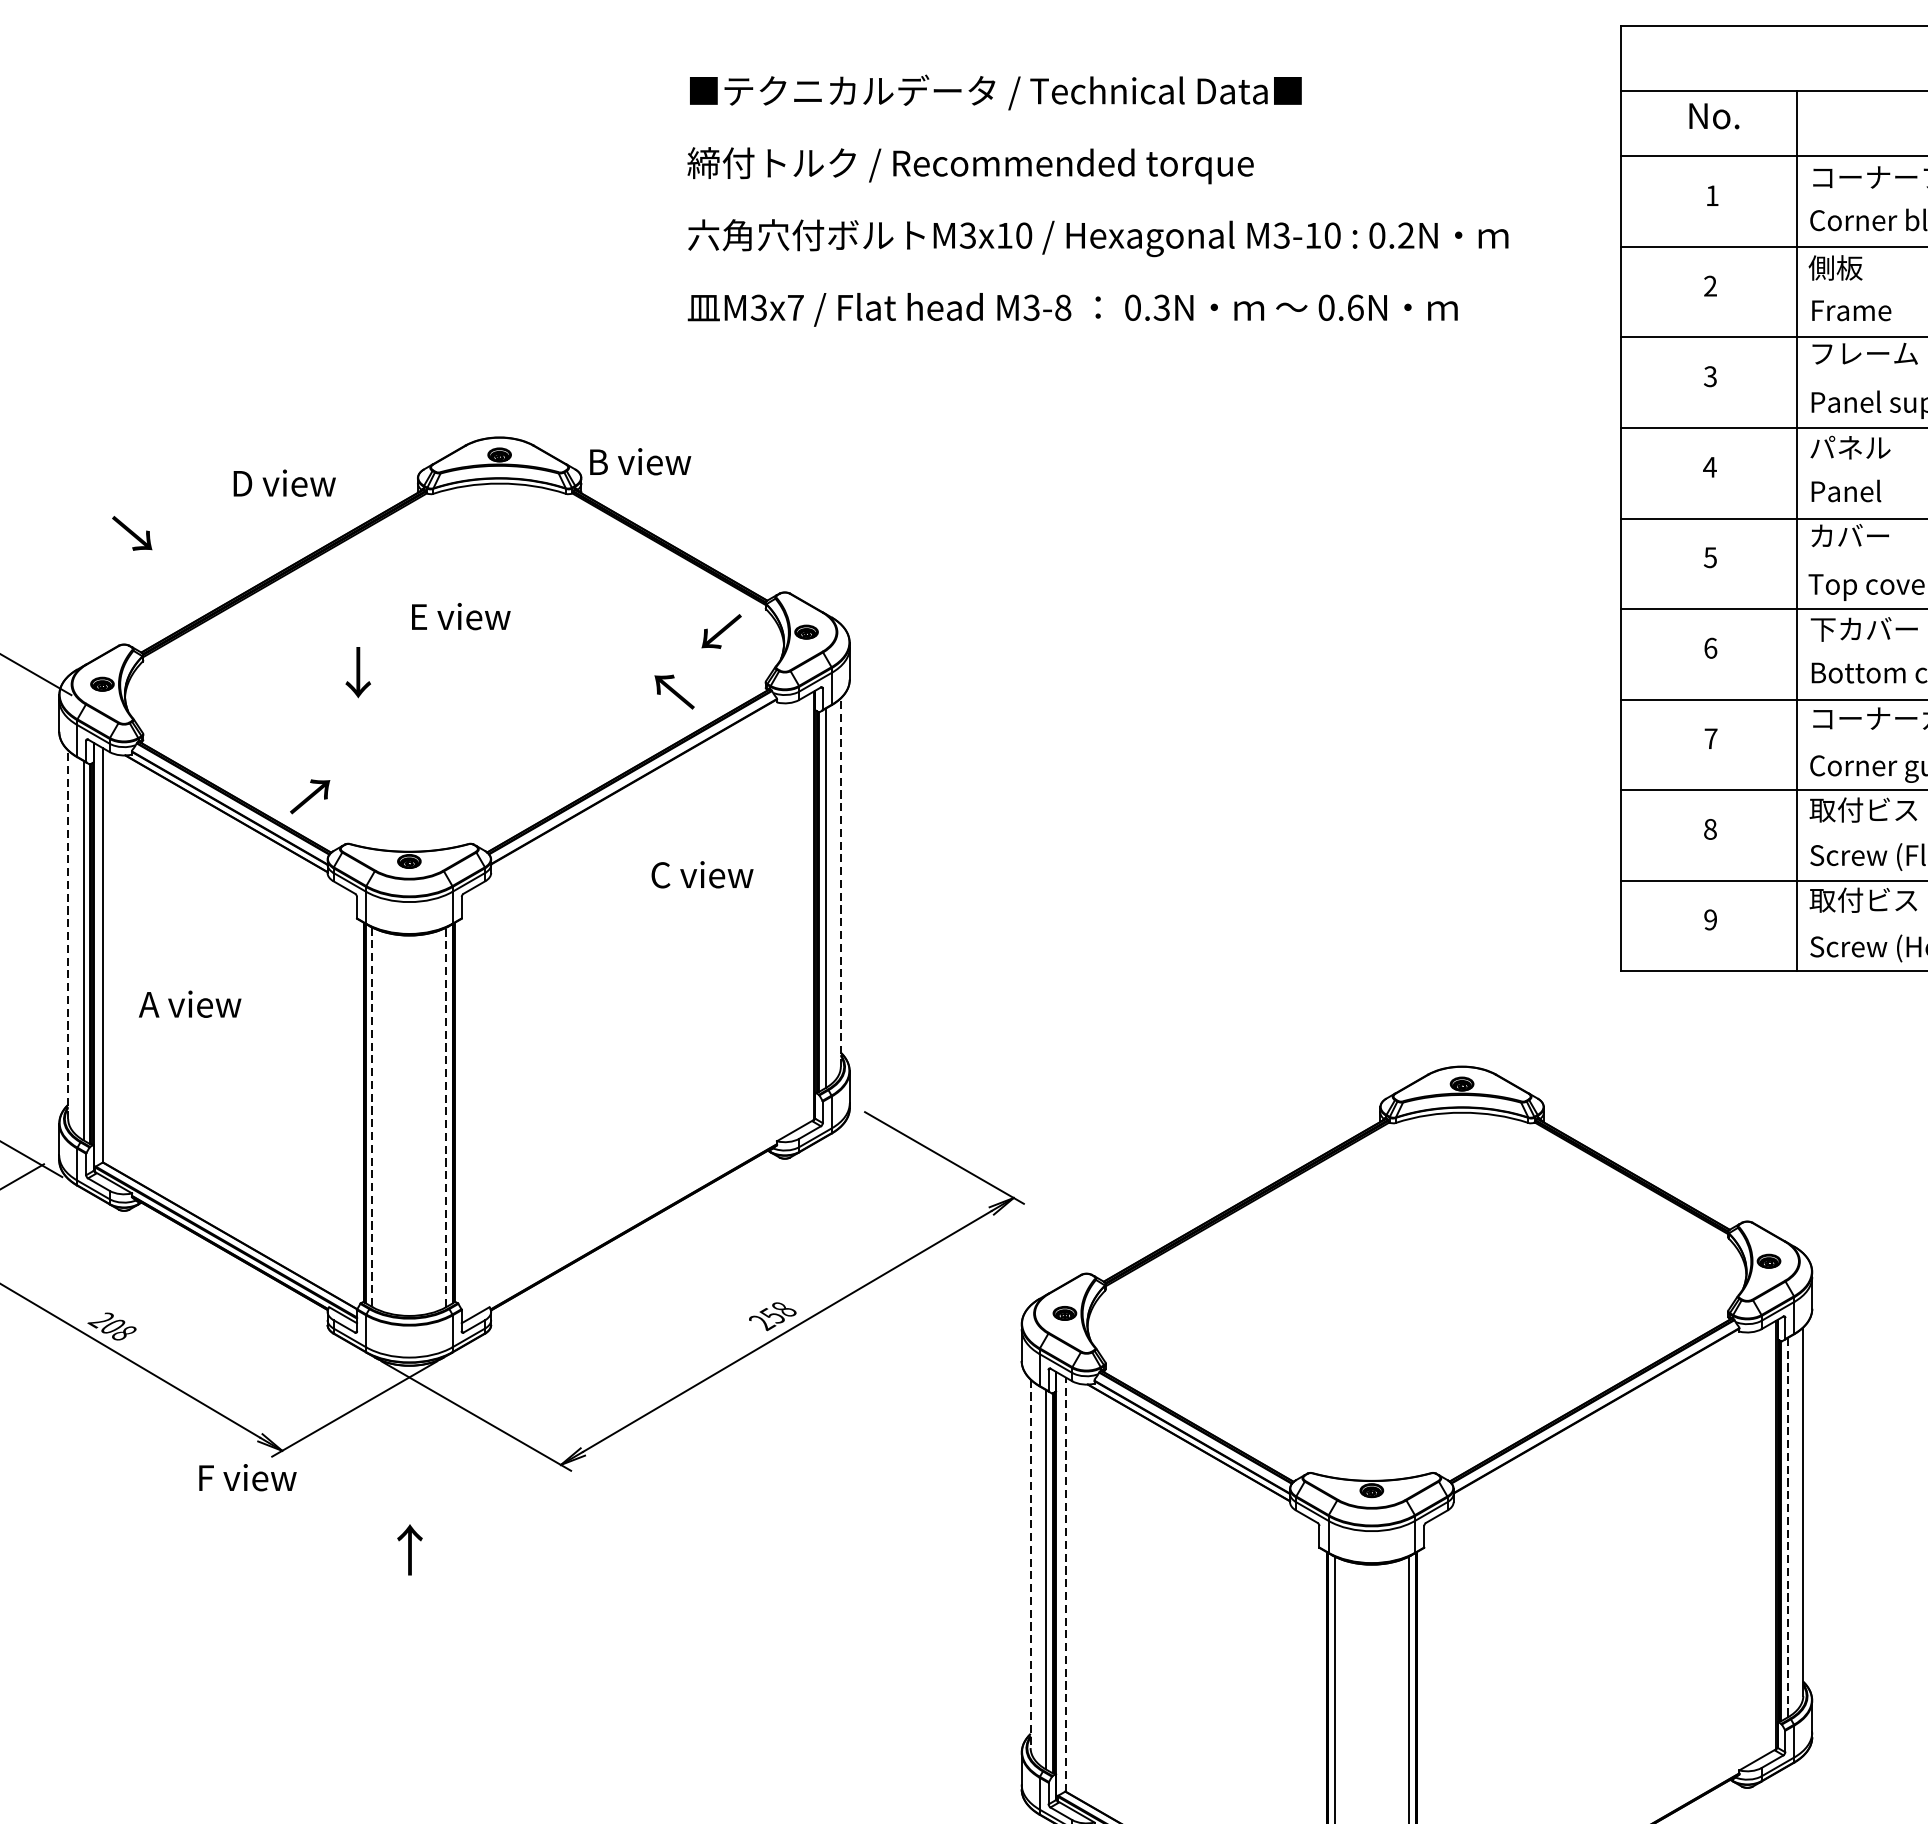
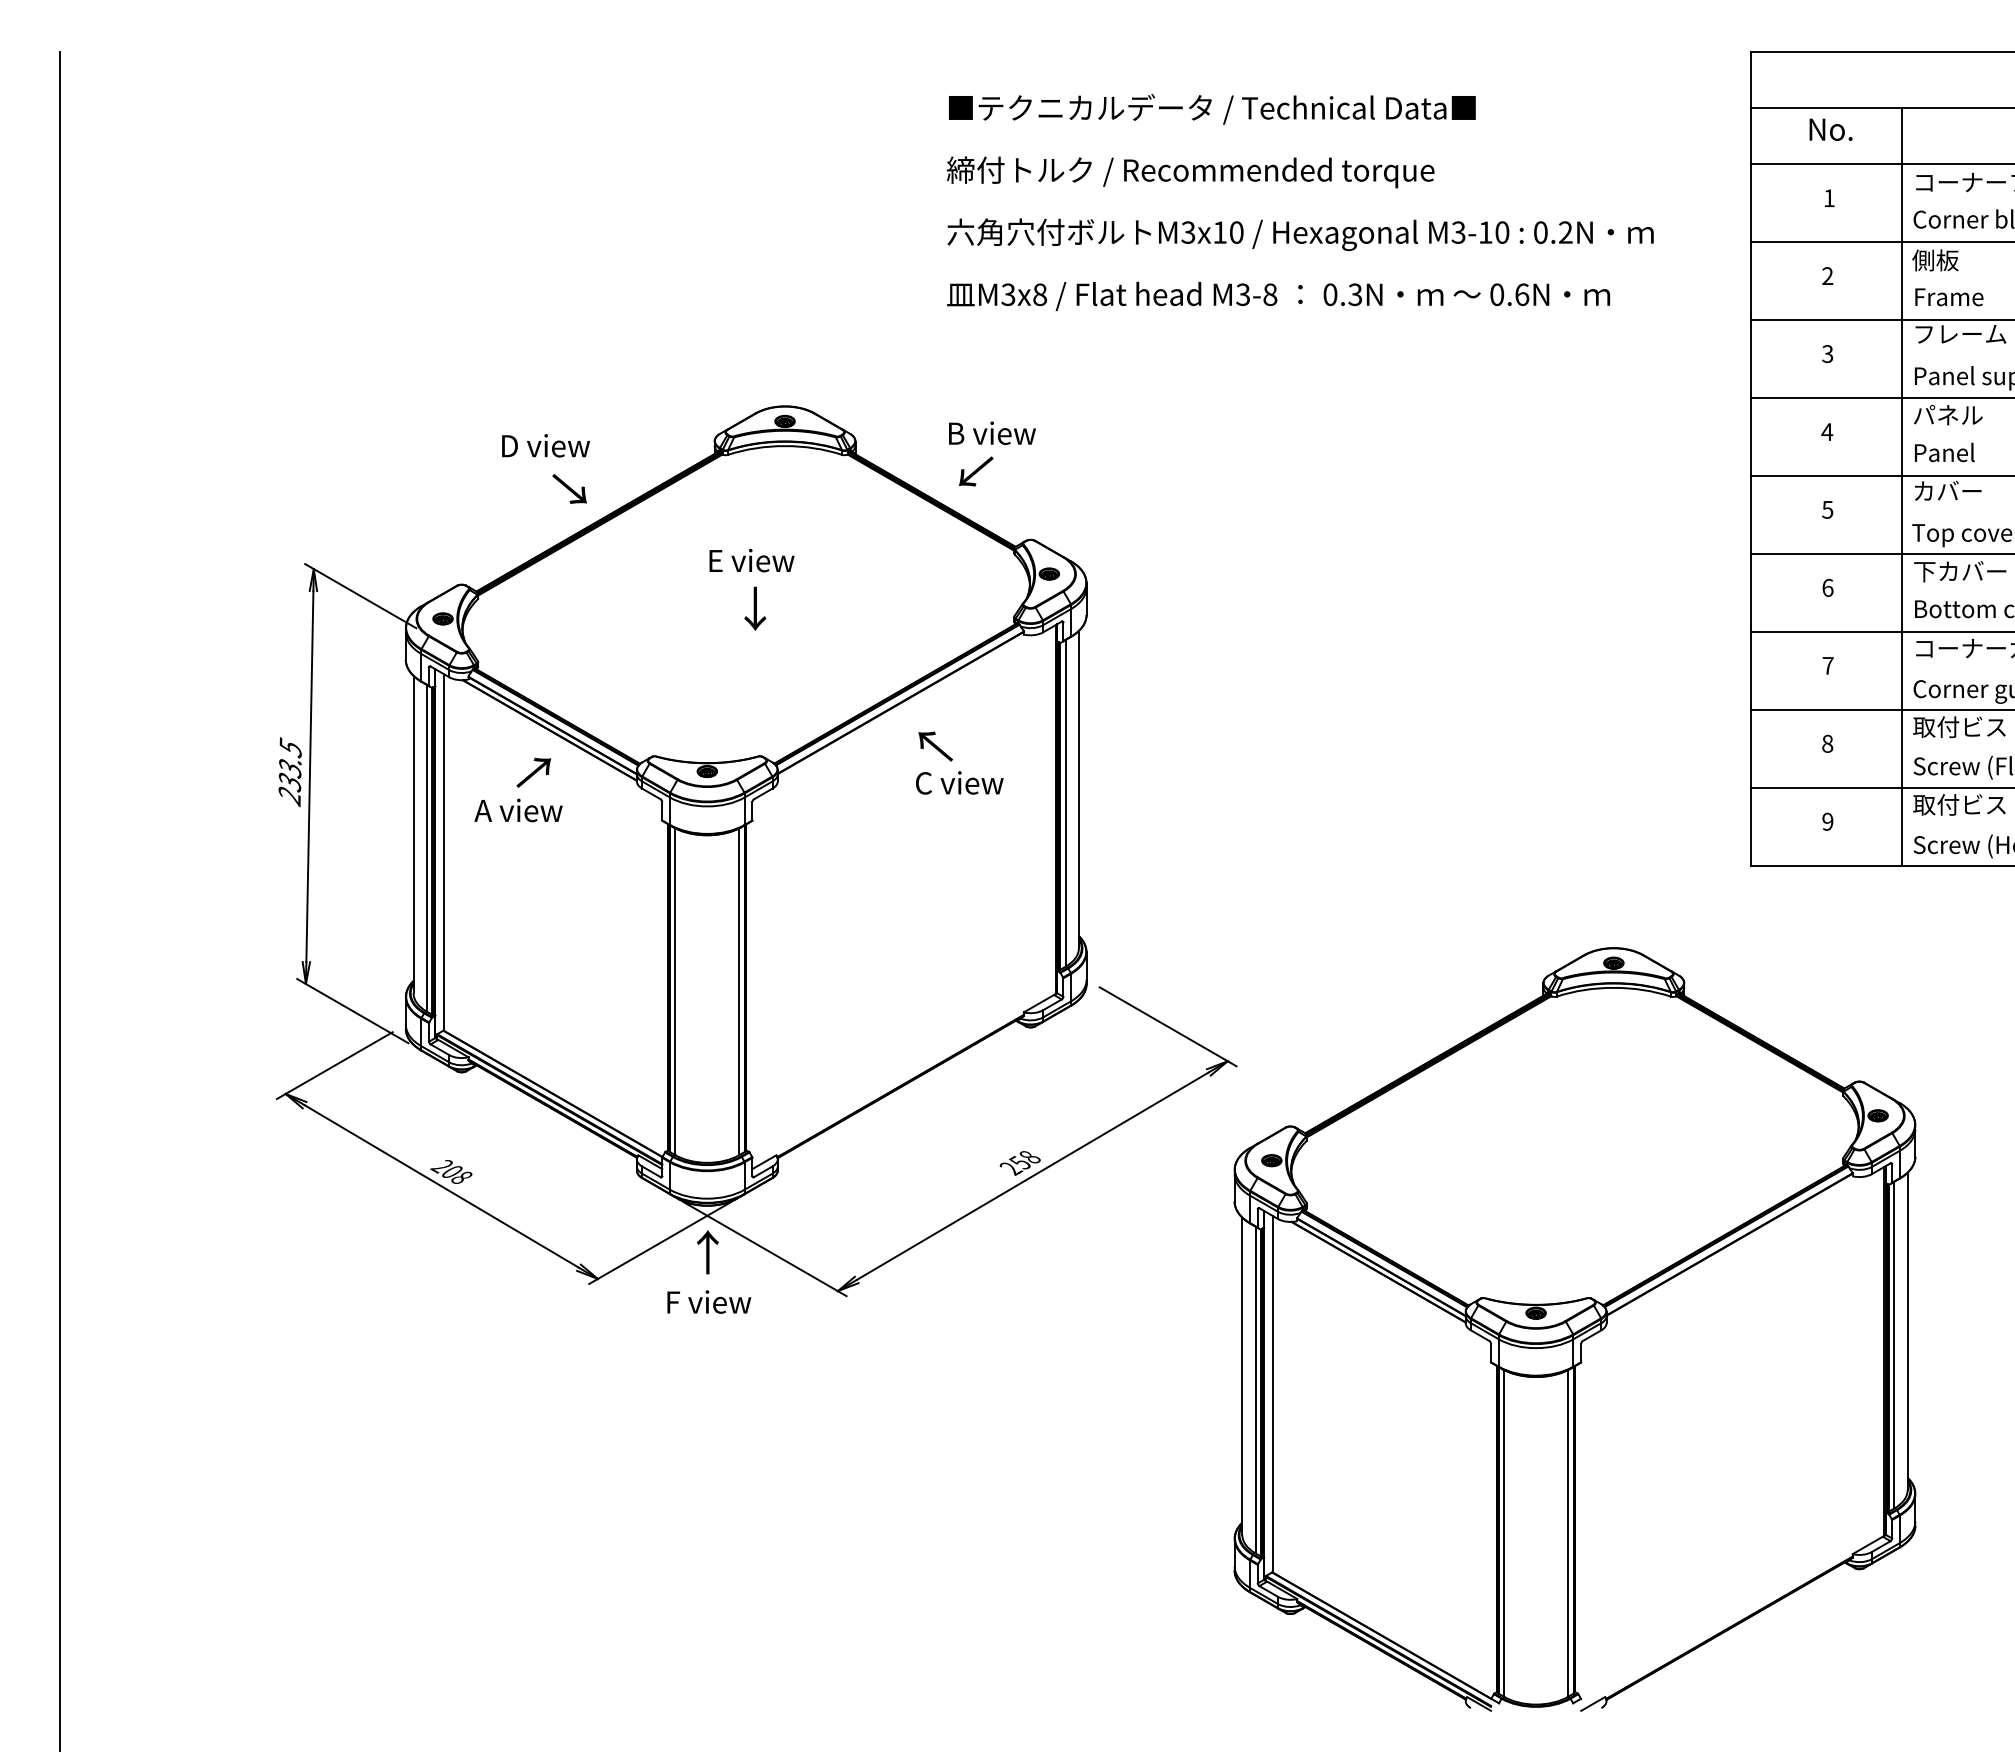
text: (796, 307) -> (1040, 294), M3x7 -> M3x8
text: (640, 460) -> (992, 432), moved
text: (284, 482) -> (545, 445), moved
text: (132, 532) -> (569, 488), moved
text: (721, 631) -> (976, 471), moved
text: (358, 672) -> (755, 608), moved
text: (674, 691) -> (935, 746), moved
text: (309, 796) -> (533, 772), moved
line: (840, 882) -> (1078, 789), dashed -> solid
line: (68, 934) -> (413, 834), dashed -> solid
text: (190, 1004) -> (518, 810), moved
line: (446, 1116) -> (739, 991), dashed -> solid
line: (372, 1118) -> (675, 992), dashed -> solid
text: (248, 1476) -> (709, 1301), moved
line: (1788, 1528) -> (1894, 1345), dashed -> solid
text: (409, 1550) -> (707, 1252), moved
line: (1030, 1564) -> (1242, 1376), dashed -> solid
line: (1065, 1583) -> (1272, 1393), dashed -> solid

